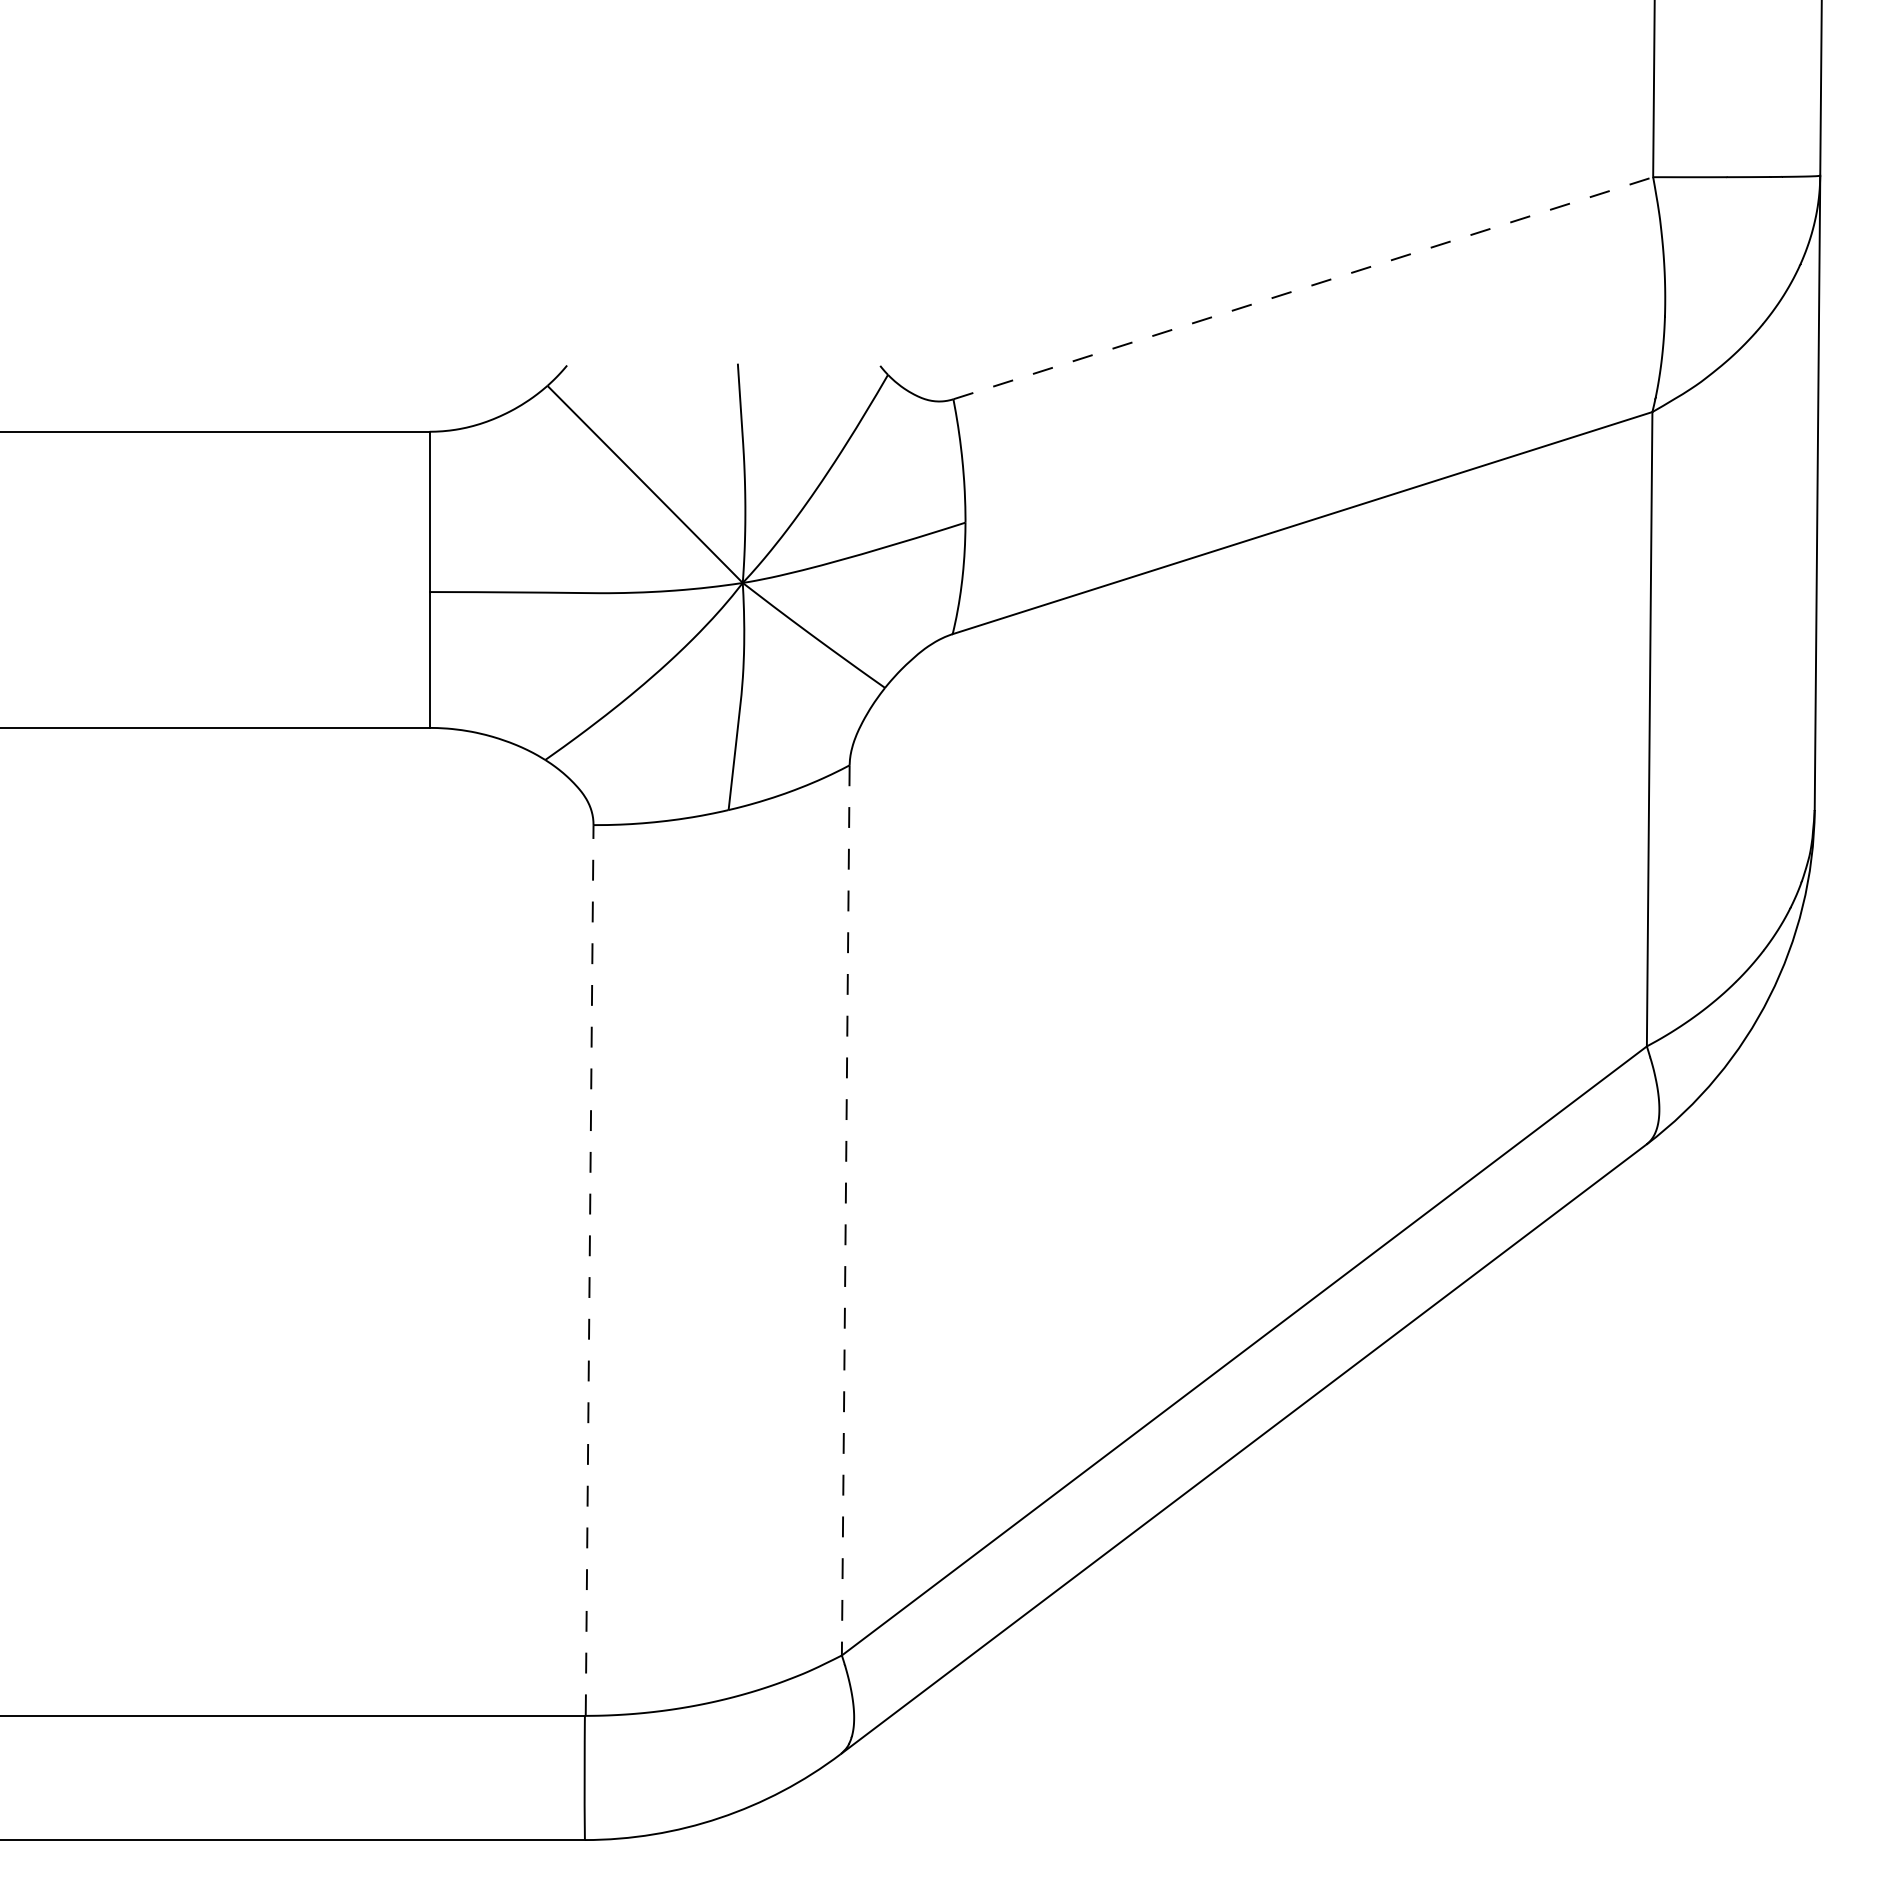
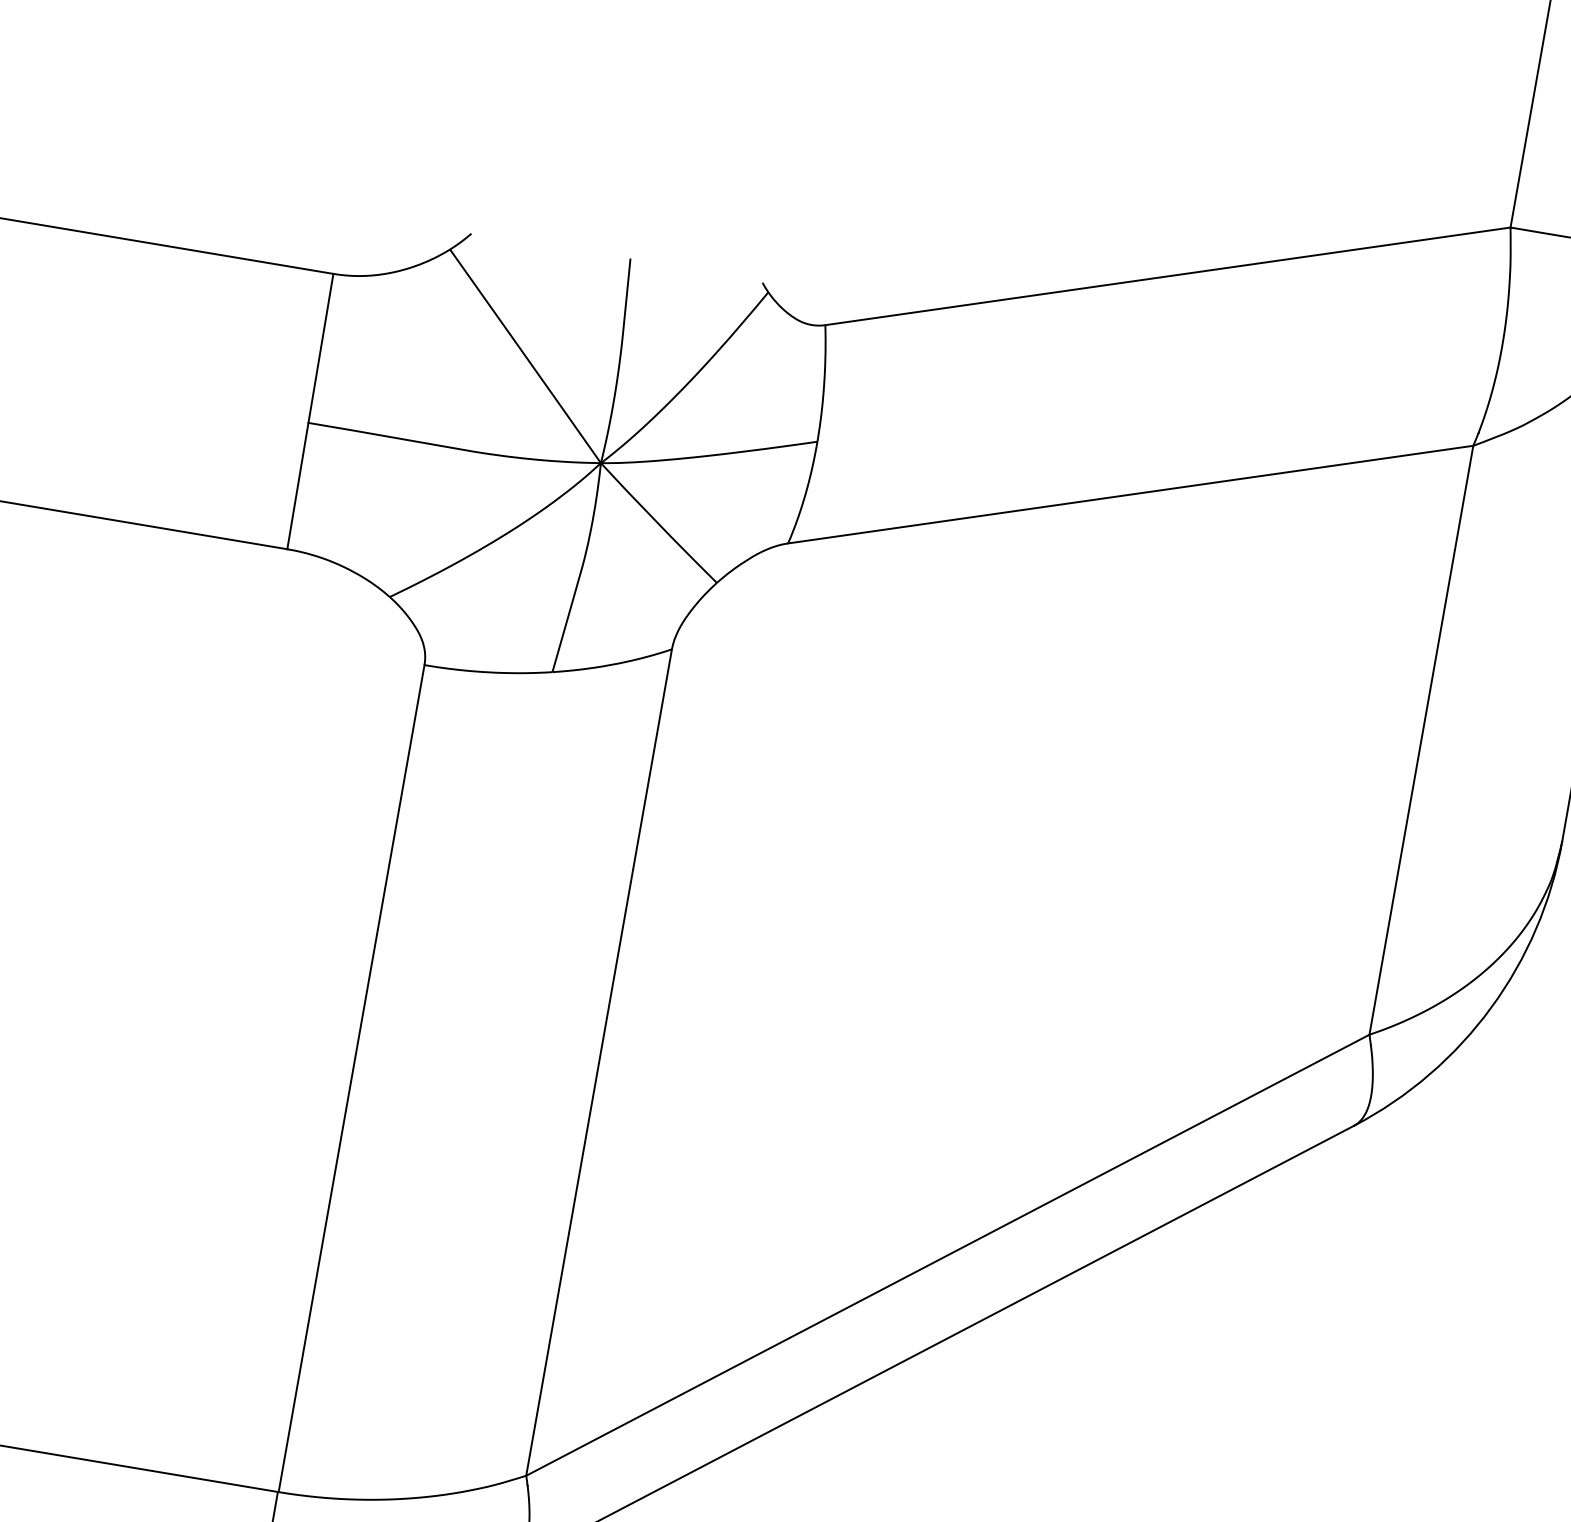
line: (1303, 288) -> (1168, 276), dashed -> solid
line: (845, 1210) -> (598, 1062), dashed -> solid
line: (589, 1269) -> (351, 1077), dashed -> solid

